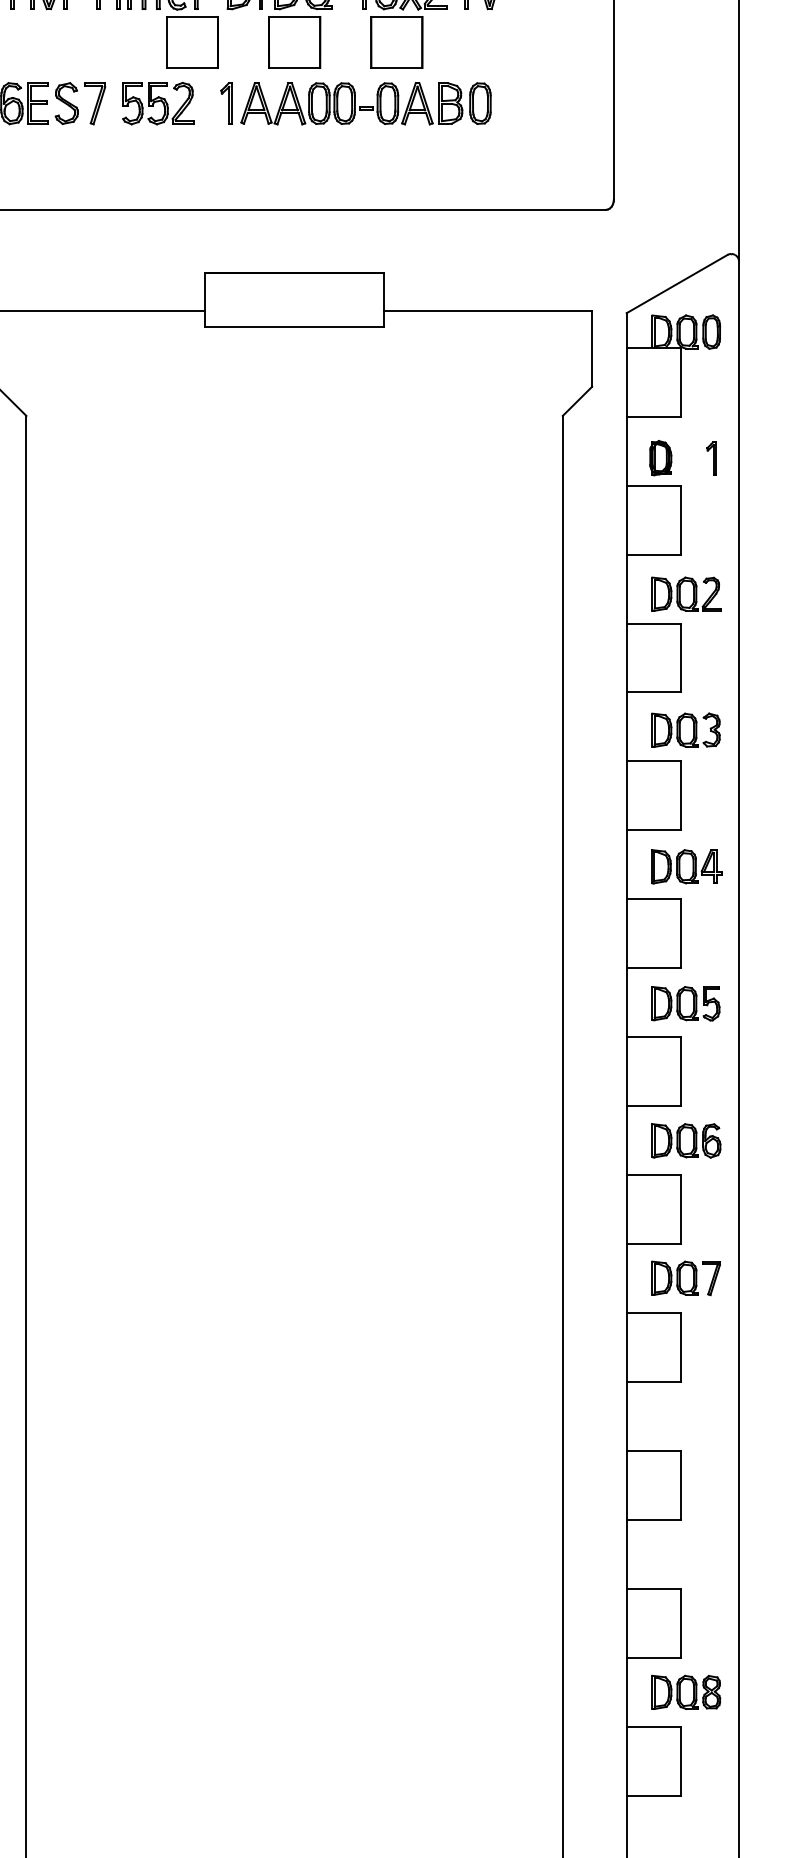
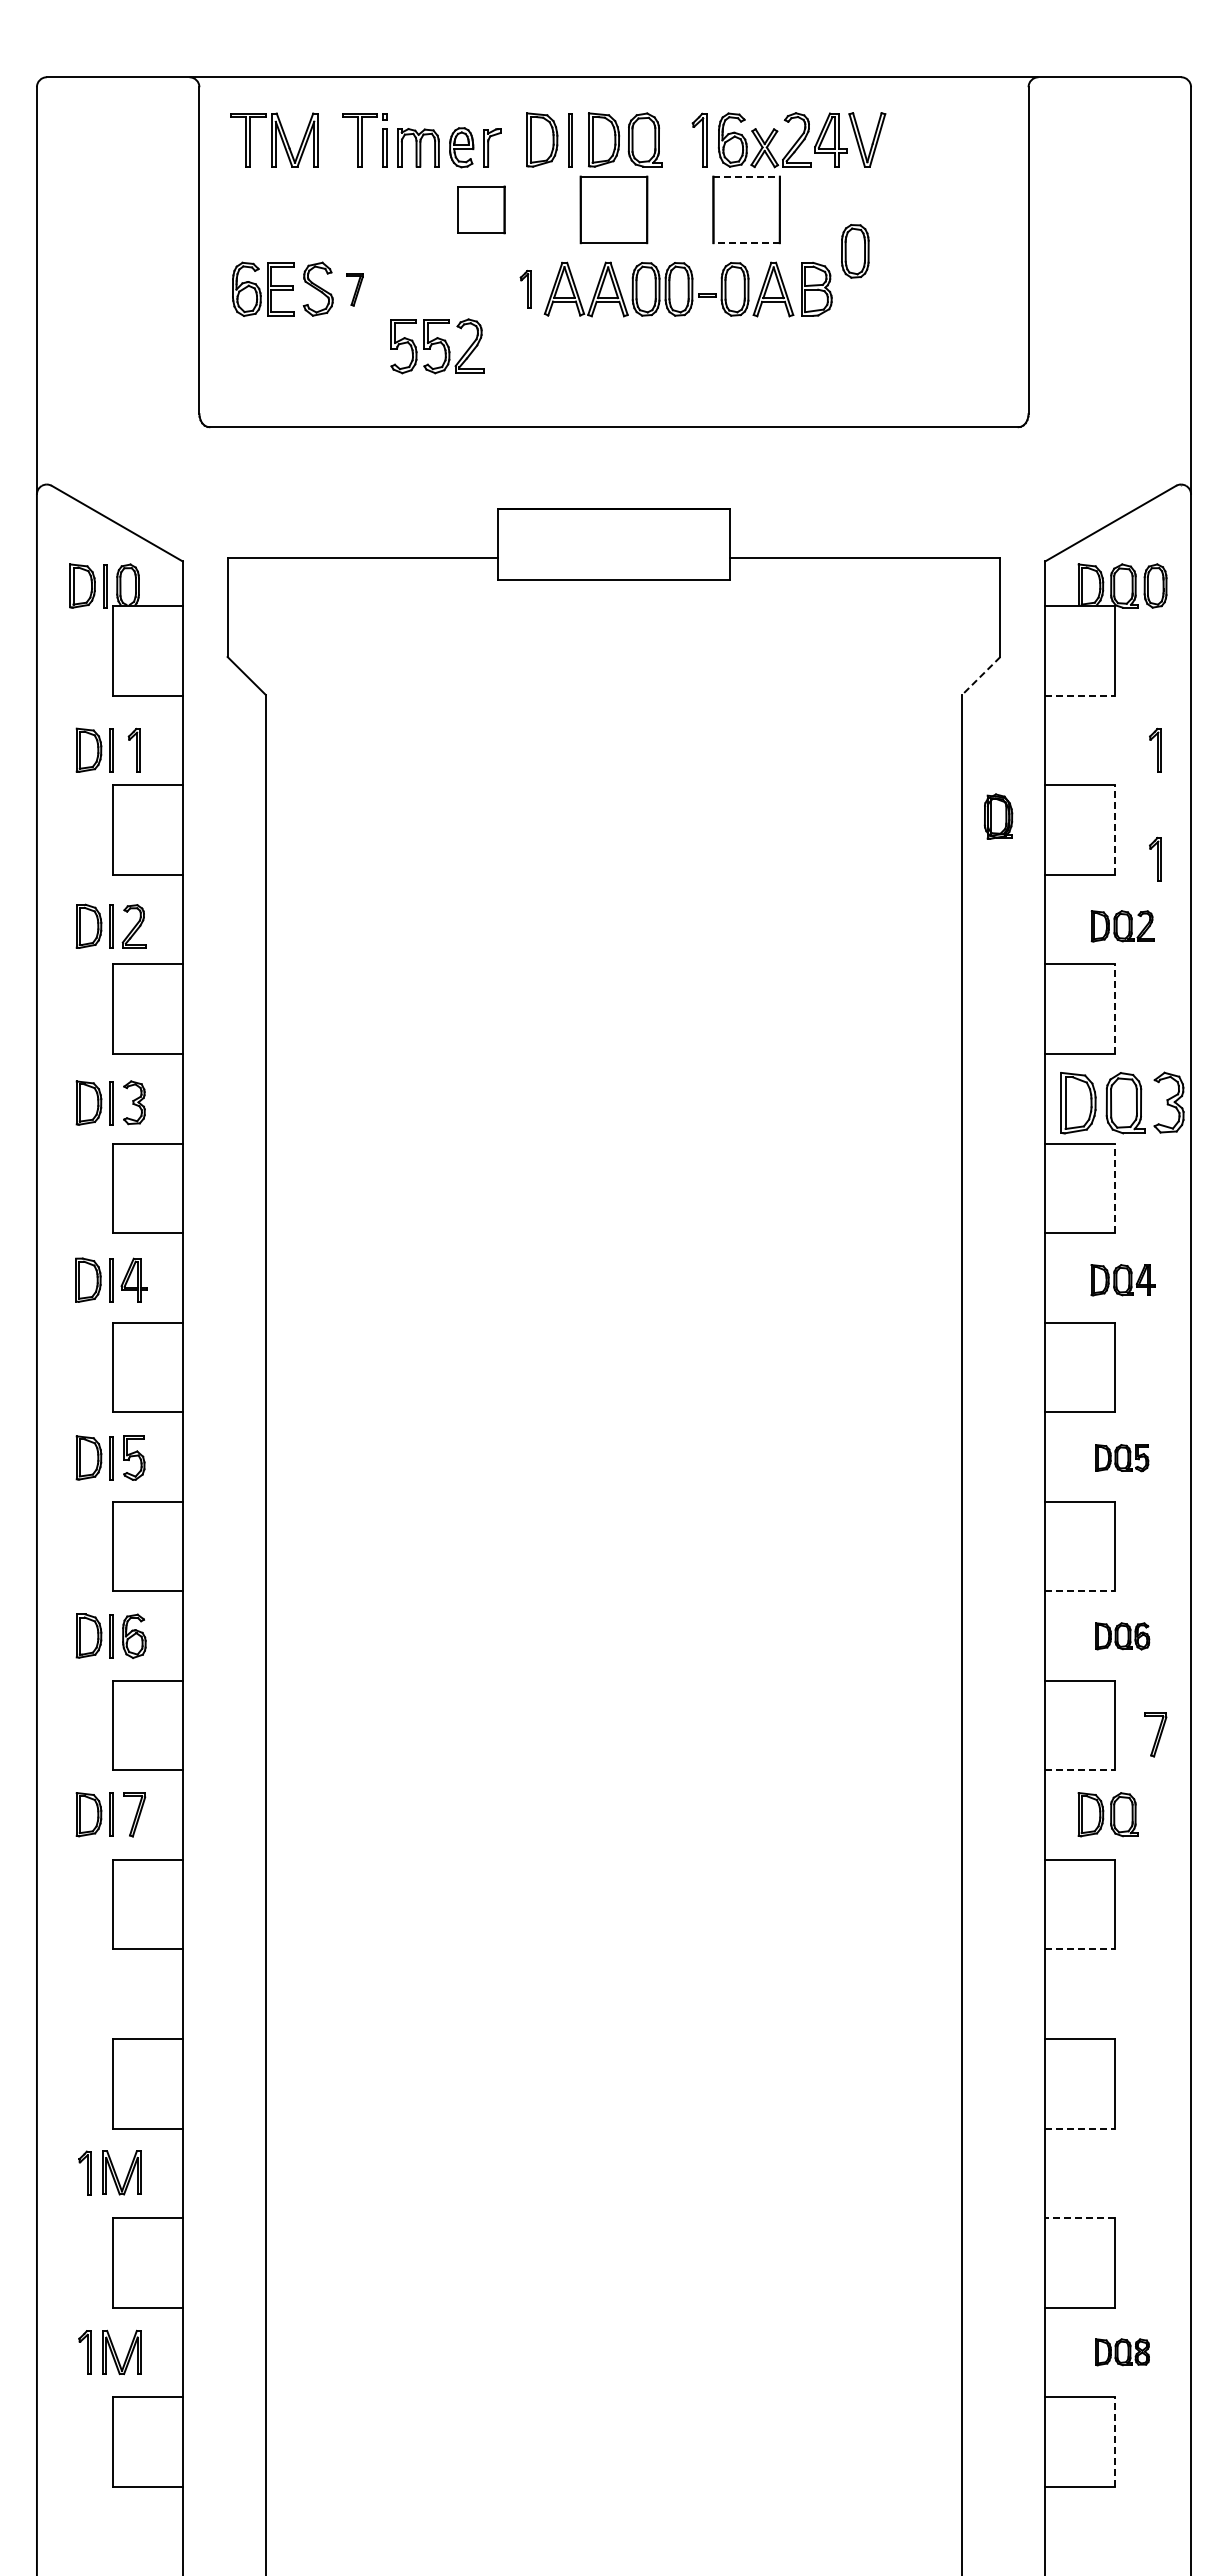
line: (397, 16) -> (747, 176), solid -> dashed
part: (192, 42) -> (481, 209), size x0.7
line: (396, 68) -> (746, 243), solid -> dashed
part: (94, 103) -> (354, 289), size x0.6
part: (158, 103) -> (437, 346), moved
part: (226, 103) -> (525, 289), size x0.7
part: (480, 103) -> (855, 251), moved
line: (577, 401) -> (981, 675), solid -> dashed
line: (653, 416) -> (1080, 695), solid -> dashed
part: (660, 458) -> (998, 816), moved
line: (680, 520) -> (1115, 830), solid -> dashed
part: (711, 541) -> (1155, 858), added
part: (686, 593) -> (1122, 925), size x0.7
line: (680, 658) -> (1115, 1009), solid -> dashed
part: (685, 729) -> (1121, 1102), size x1.4
line: (680, 796) -> (1115, 1188), solid -> dashed
part: (686, 866) -> (1122, 1279), size x0.7
part: (685, 1003) -> (1121, 1457), size x0.6
line: (653, 1106) -> (1080, 1591), solid -> dashed
part: (686, 1141) -> (1122, 1636), size x0.6
line: (653, 1244) -> (1080, 1770), solid -> dashed
part: (711, 1278) -> (1155, 1734), moved
line: (653, 1382) -> (1080, 1949), solid -> dashed
line: (653, 1519) -> (1080, 2128), solid -> dashed
line: (653, 1589) -> (1079, 2218), solid -> dashed
part: (686, 1691) -> (1122, 2351), size x0.6
line: (680, 1761) -> (1115, 2441), solid -> dashed

